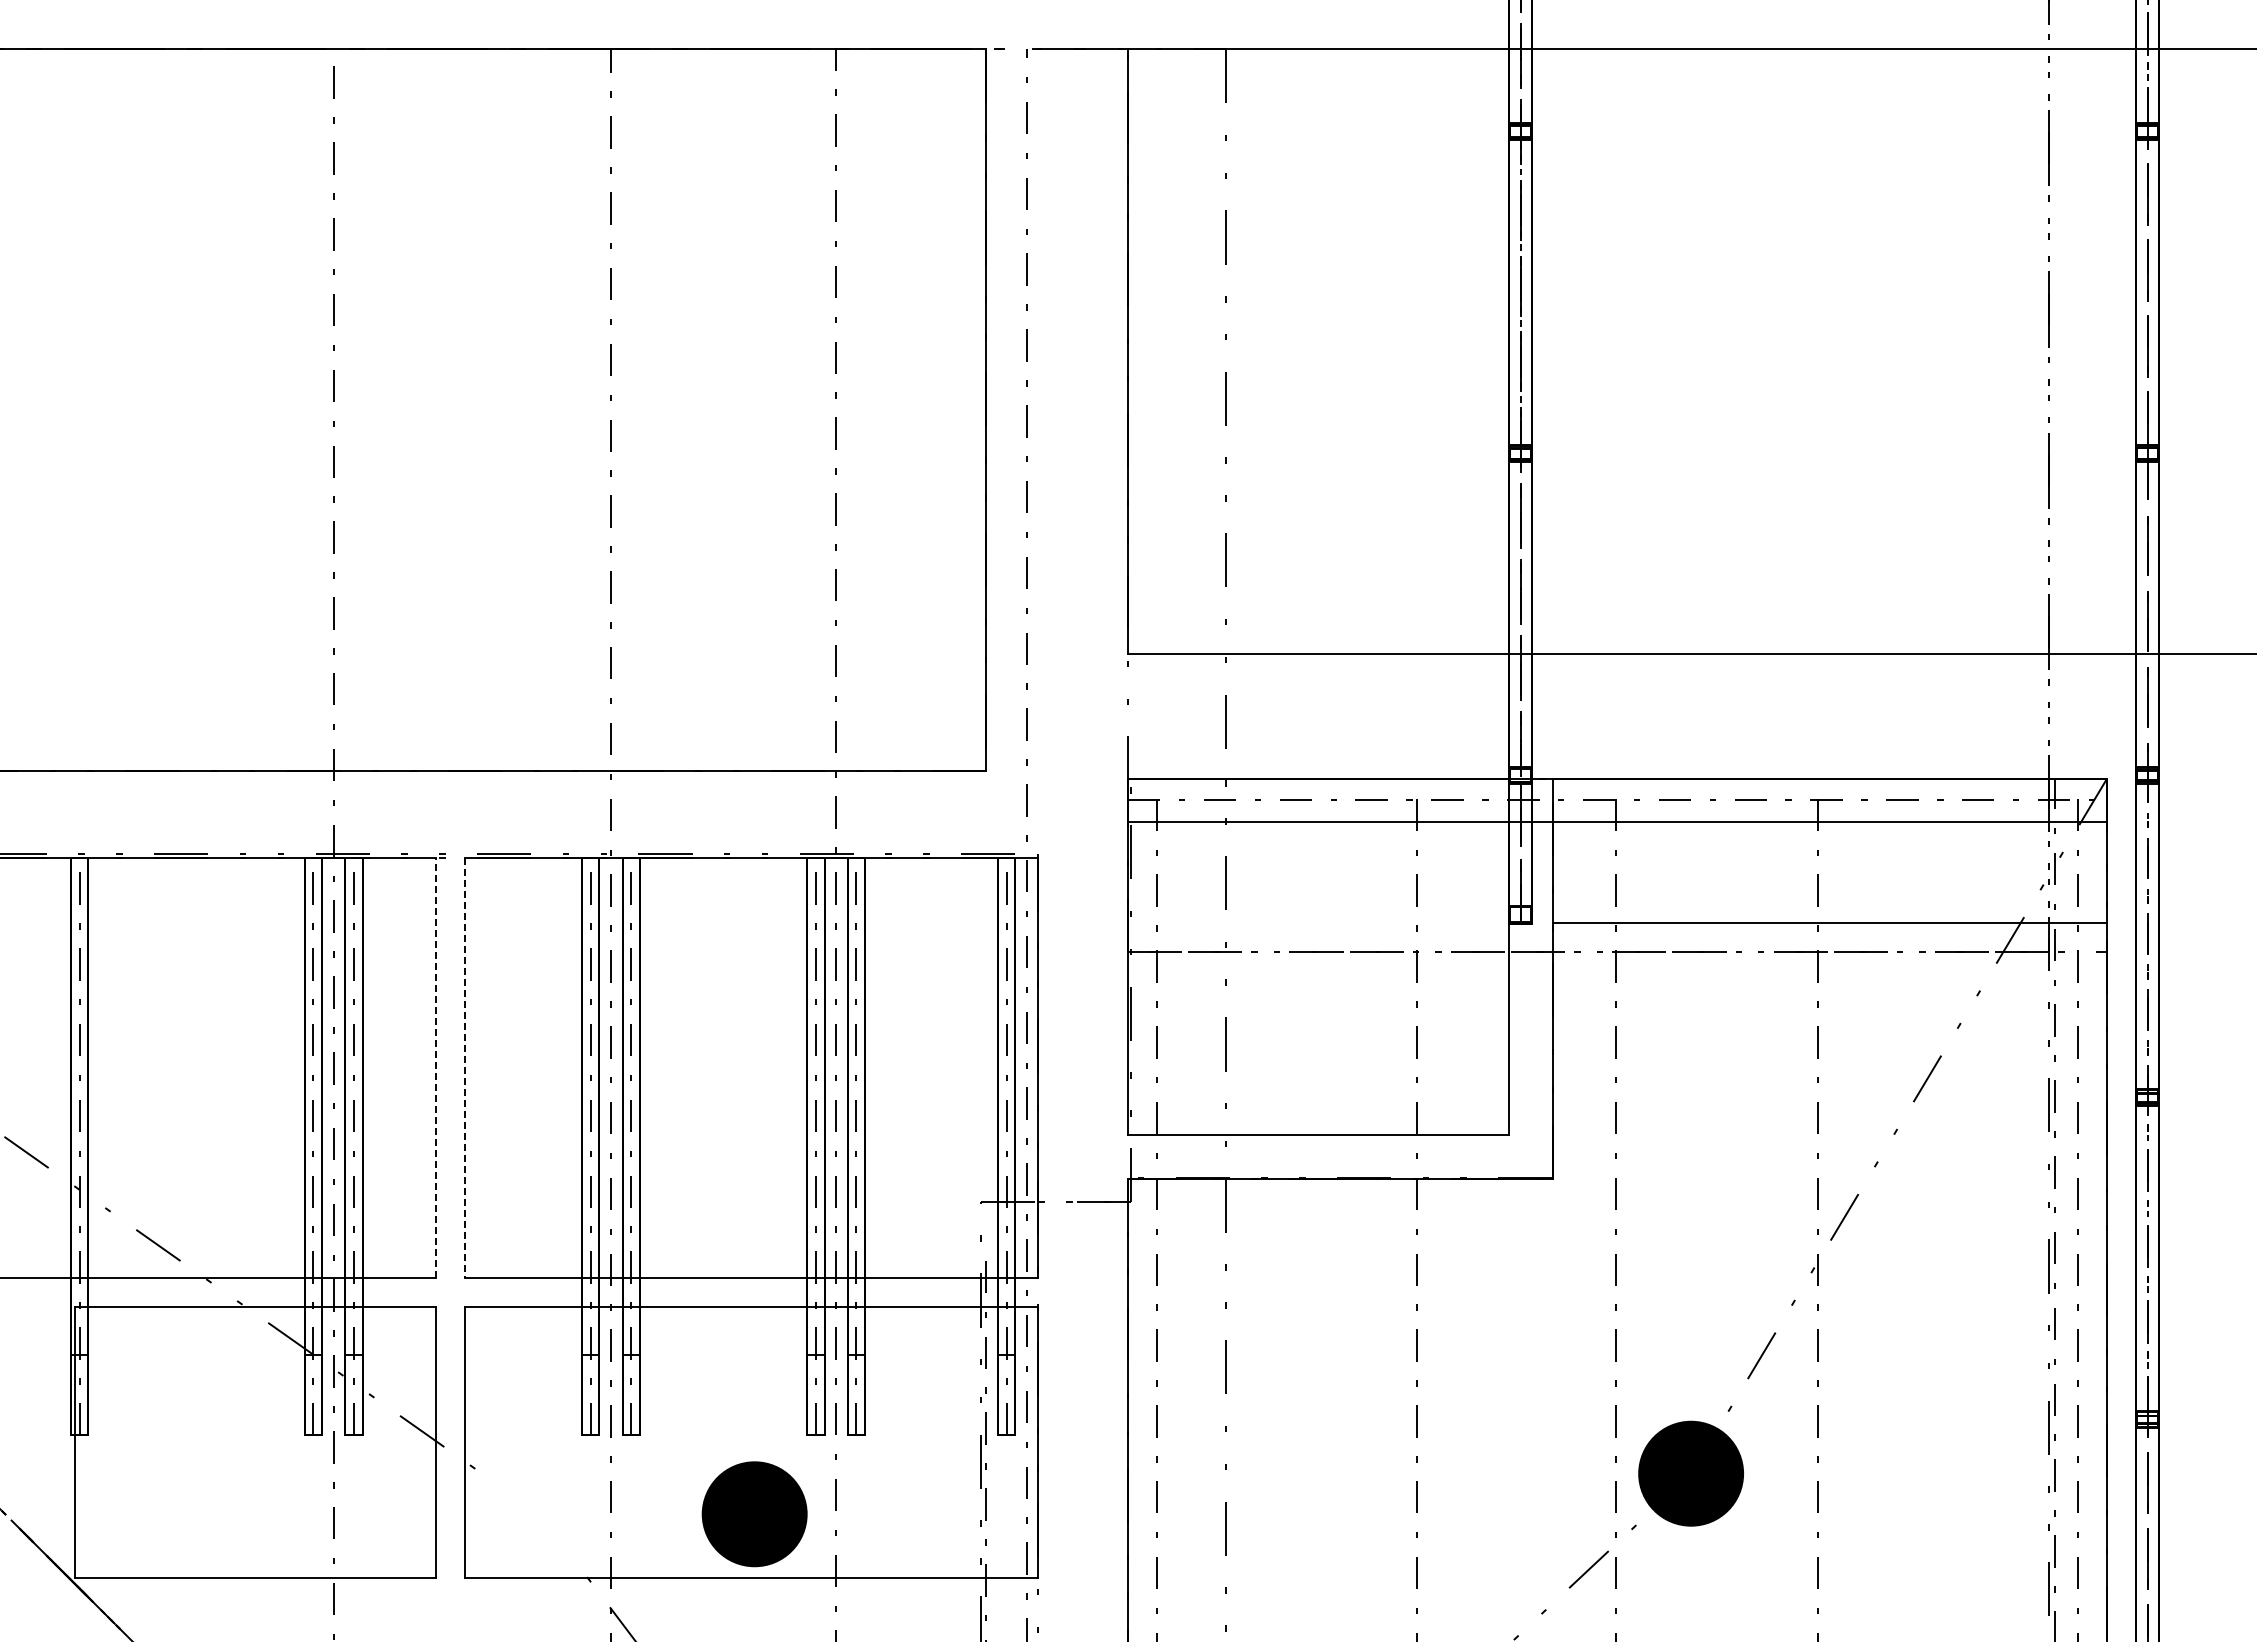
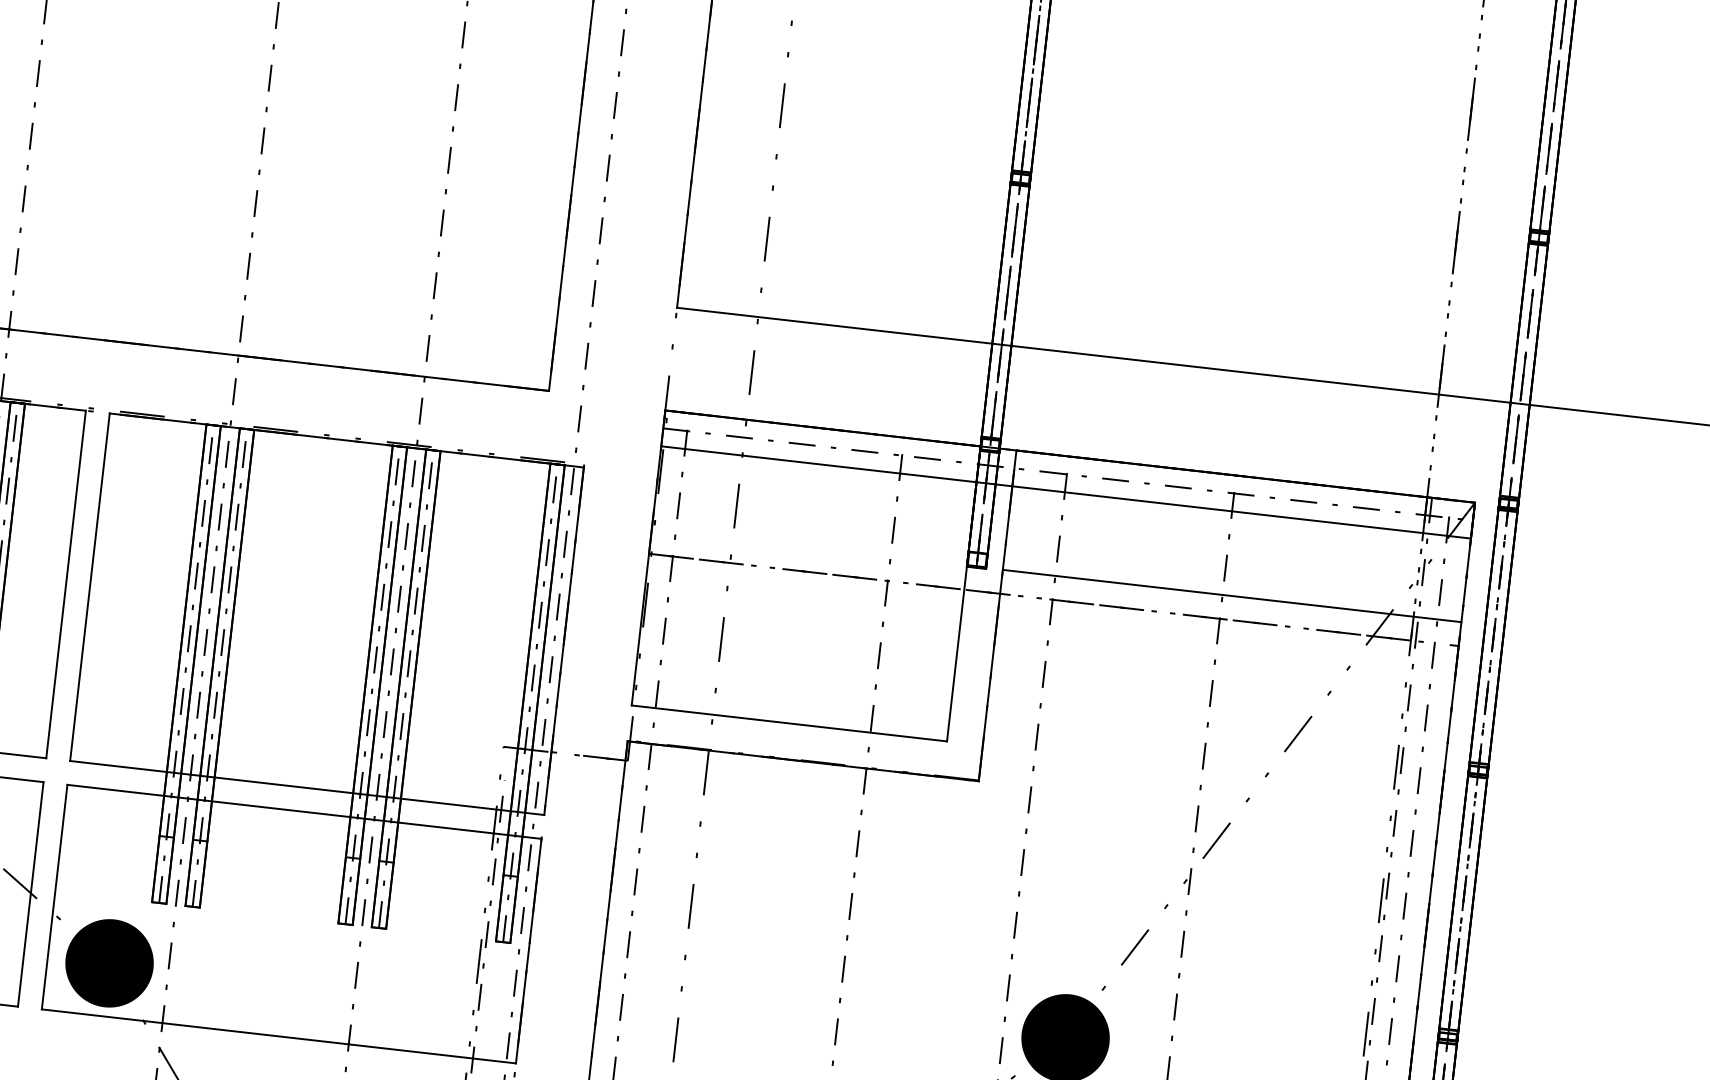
line: (436, 1067) -> (66, 584), dashed -> solid
line: (465, 1068) -> (90, 587), dashed -> solid
part: (754, 1514) -> (109, 963), moved

